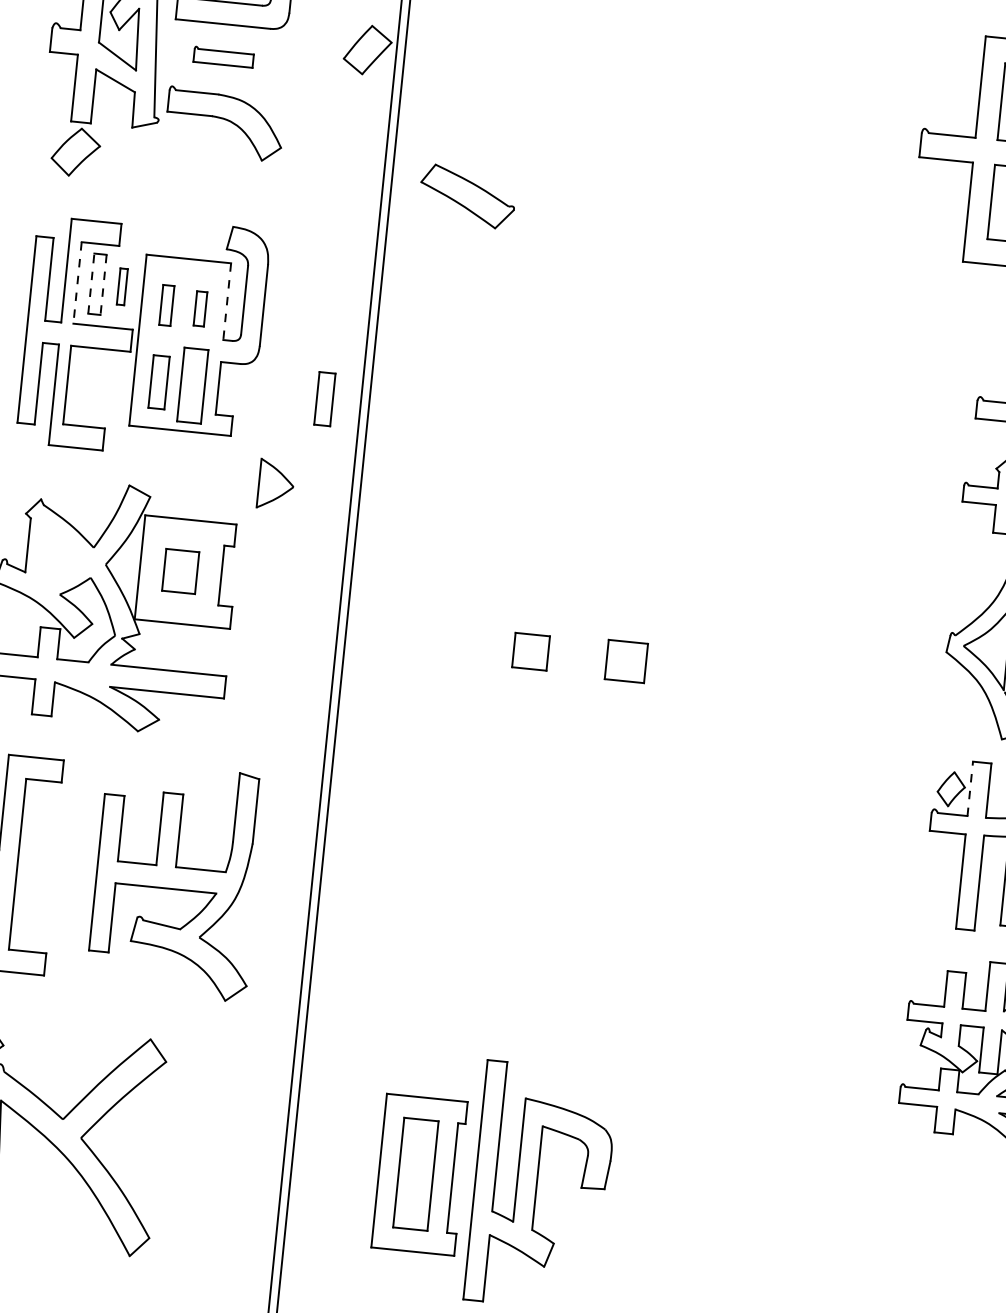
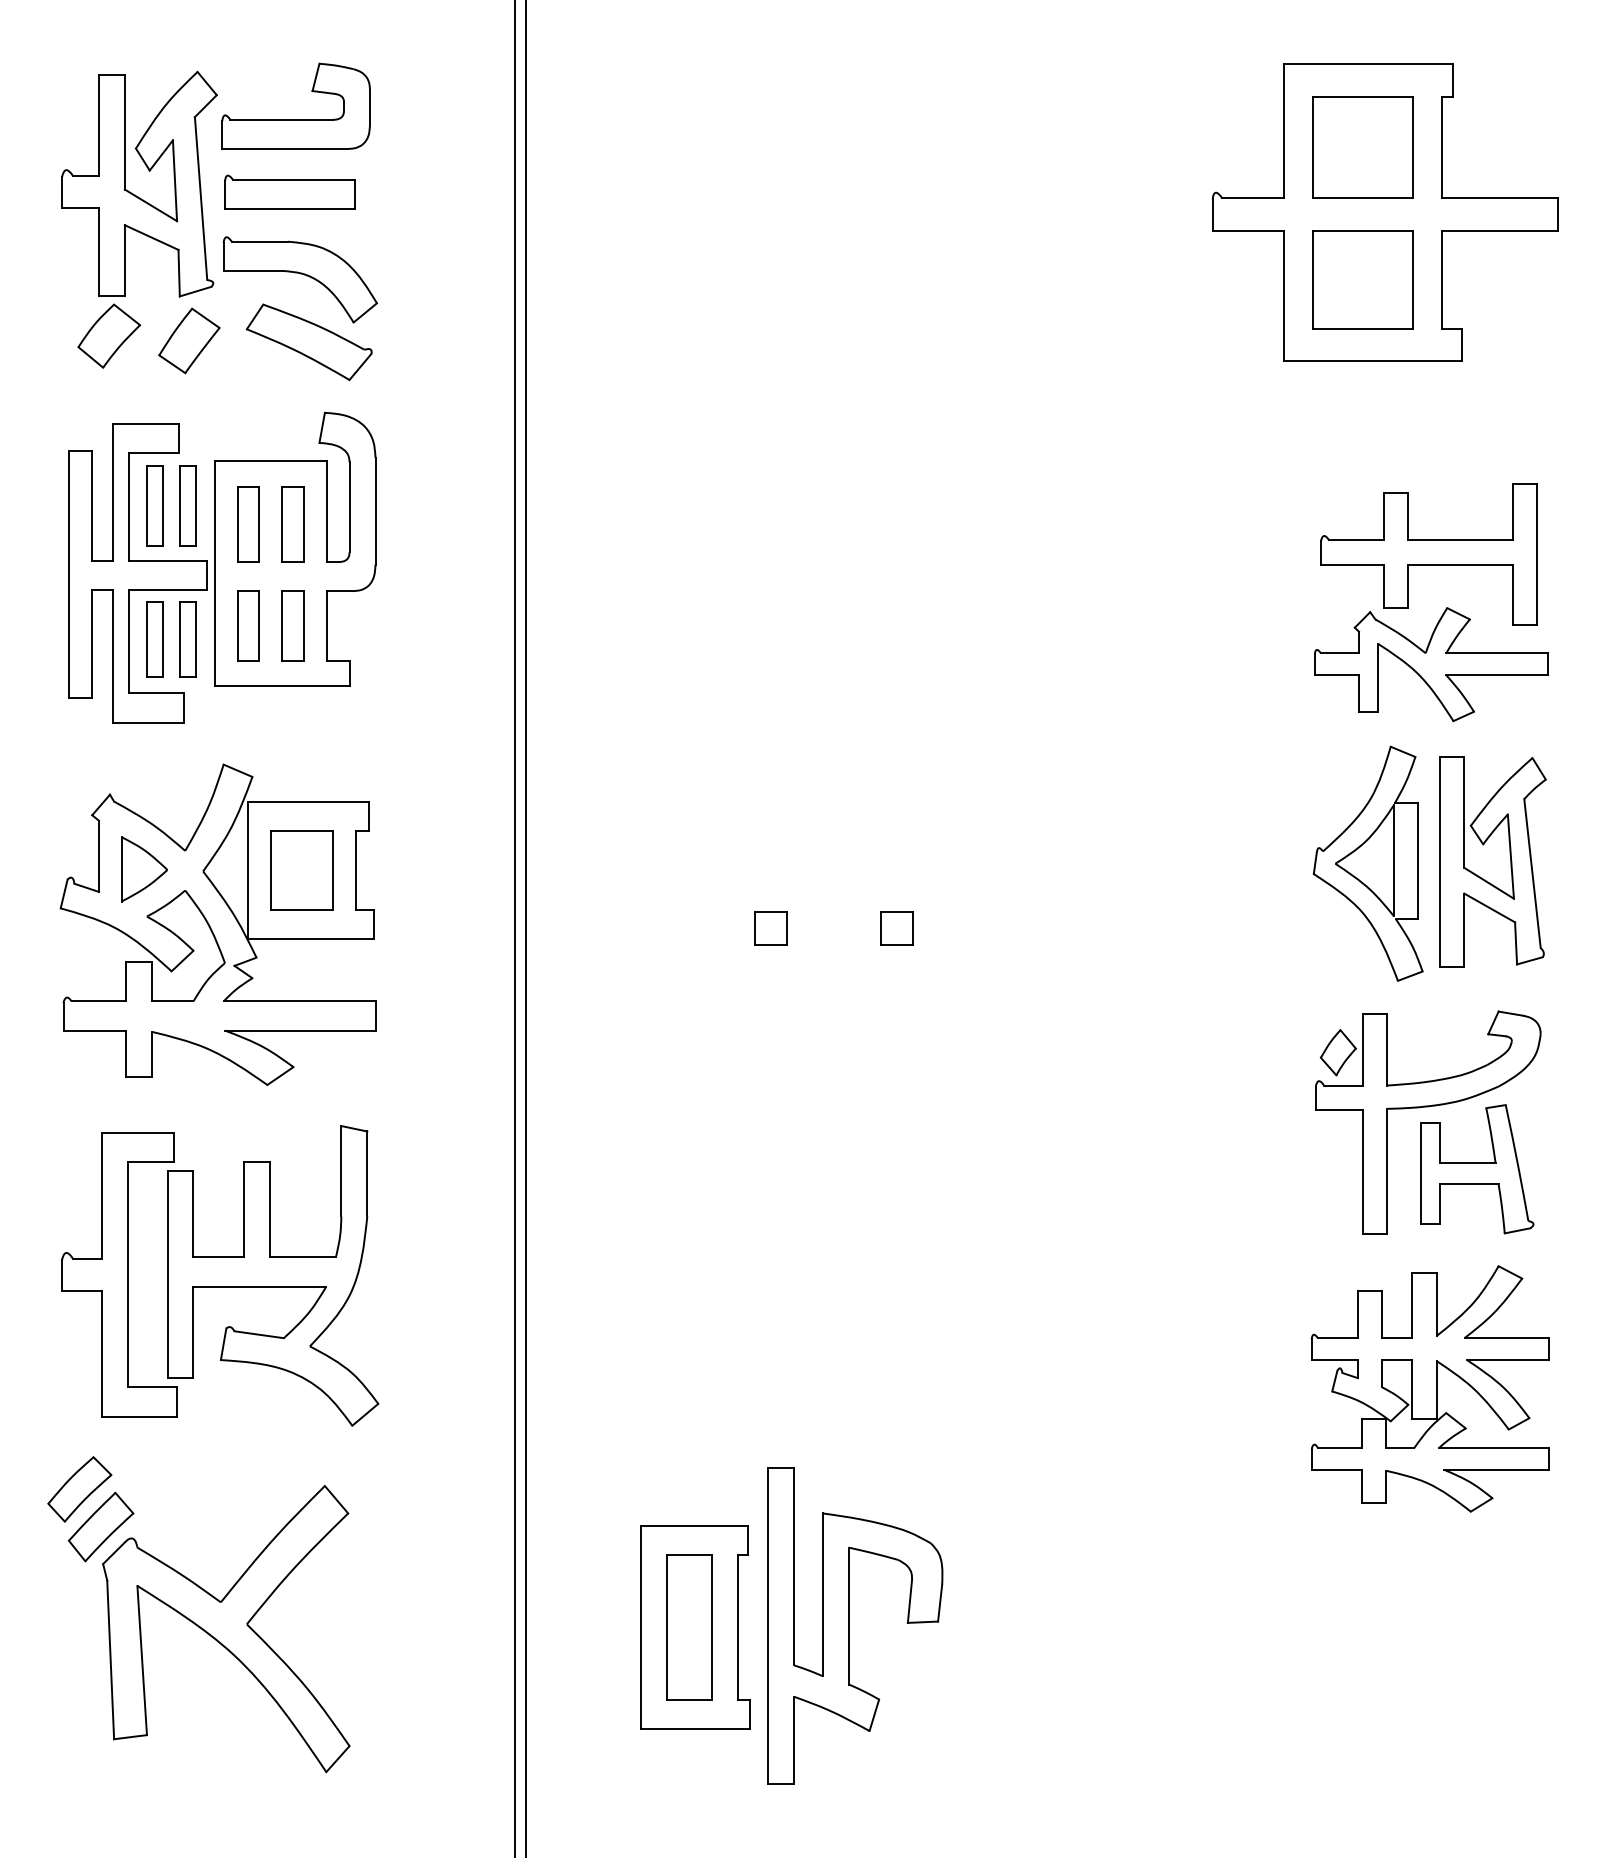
part: (367, 49) -> (189, 340), moved
part: (223, 56) -> (289, 191), size x1.67
part: (466, 196) -> (308, 342), moved
line: (77, 282) -> (128, 506), dashed -> solid
line: (91, 283) -> (146, 505), dashed -> solid
line: (103, 284) -> (163, 505), dashed -> solid
part: (122, 286) -> (187, 505), size x1.67
line: (227, 301) -> (327, 511), dashed -> solid
part: (166, 305) -> (248, 524), size x1.43
part: (200, 308) -> (292, 524), size x1.67
part: (86, 385) -> (154, 639), added
part: (192, 385) -> (292, 625), size x0.71
part: (111, 387) -> (187, 639), added
part: (324, 398) -> (467, 625), removed
part: (276, 484) -> (144, 869), moved
part: (180, 571) -> (301, 870), size x1.43
part: (530, 651) -> (770, 928), size x0.71
part: (626, 661) -> (896, 928), size x0.62
line: (970, 788) -> (1363, 1049), dashed -> solid
part: (177, 881) -> (273, 1275), moved

